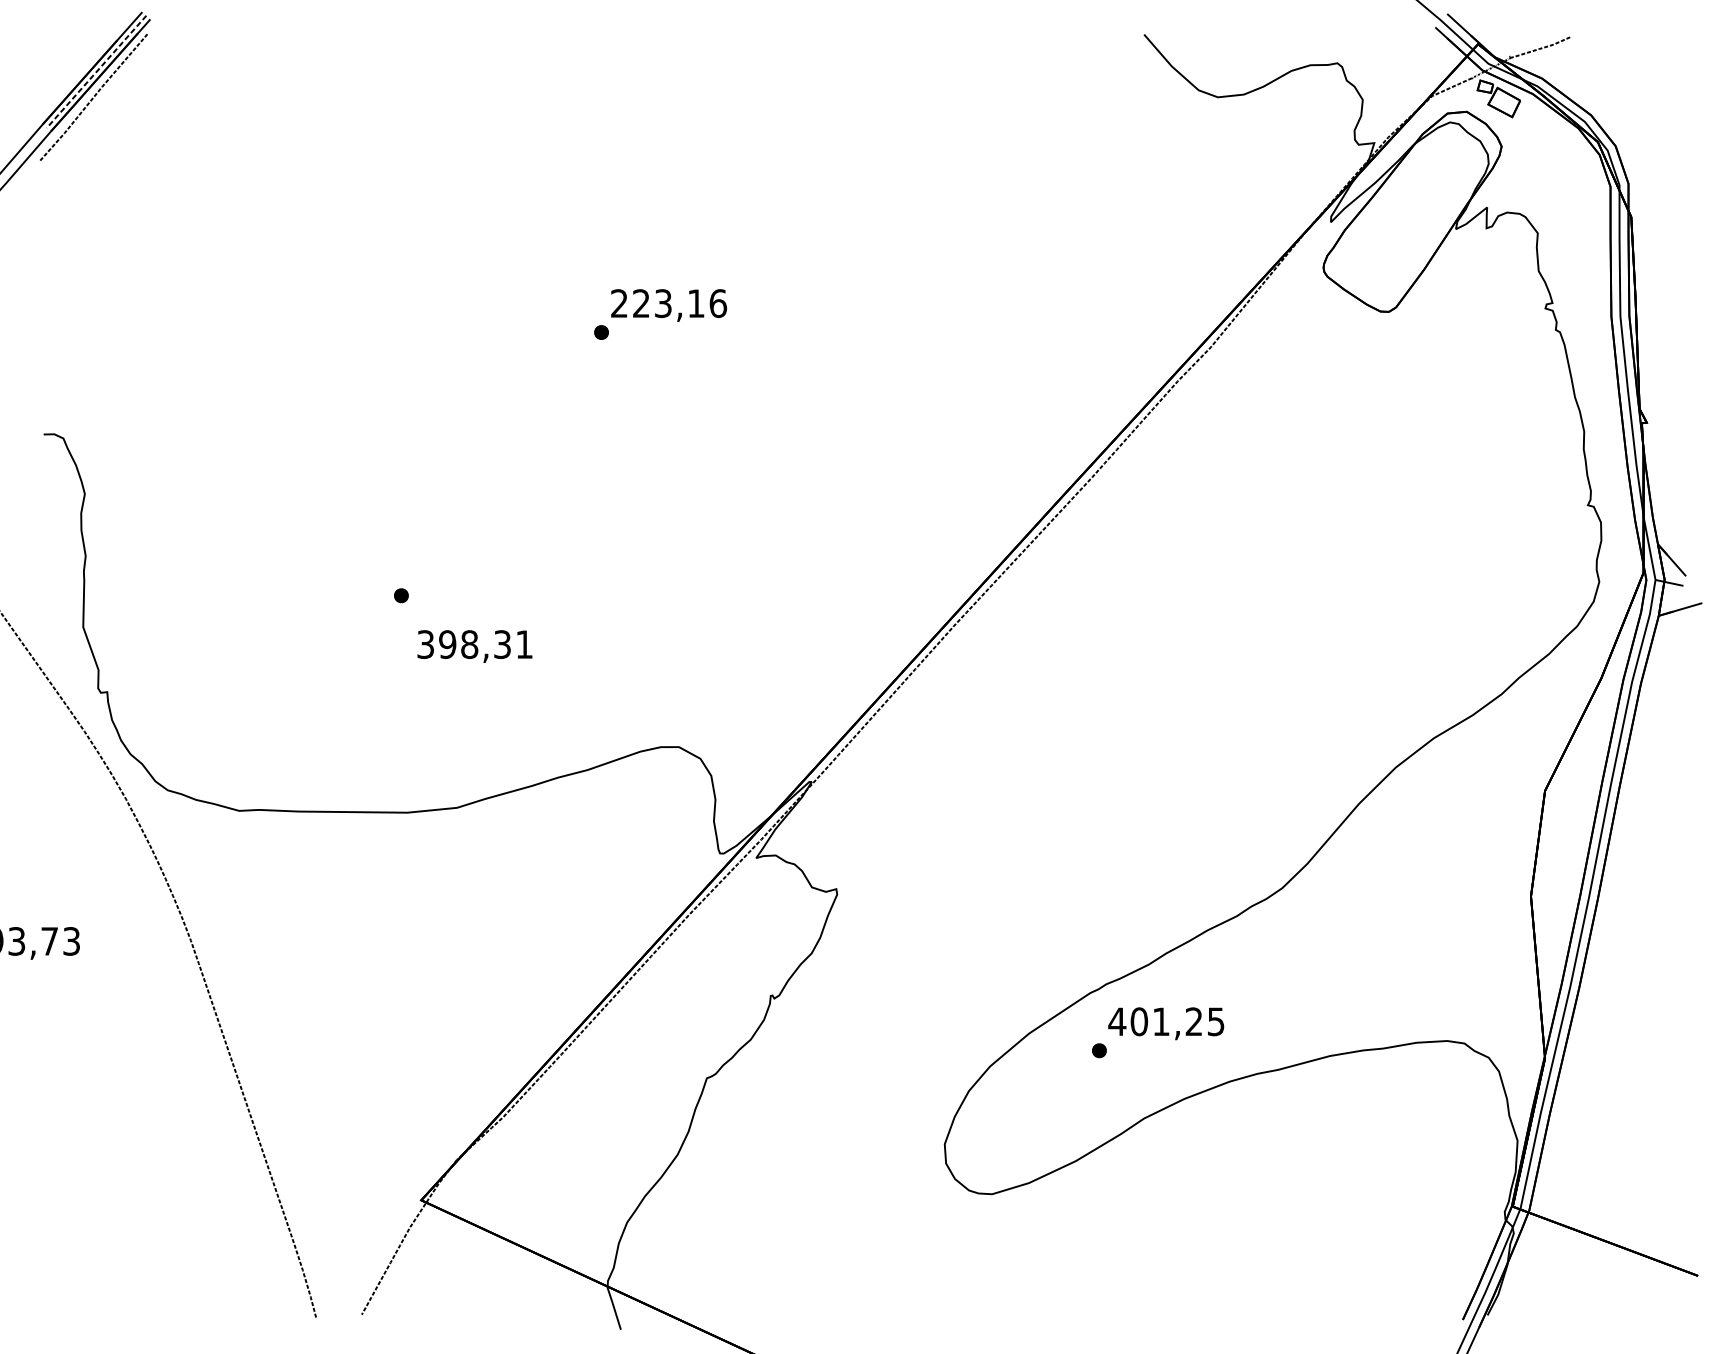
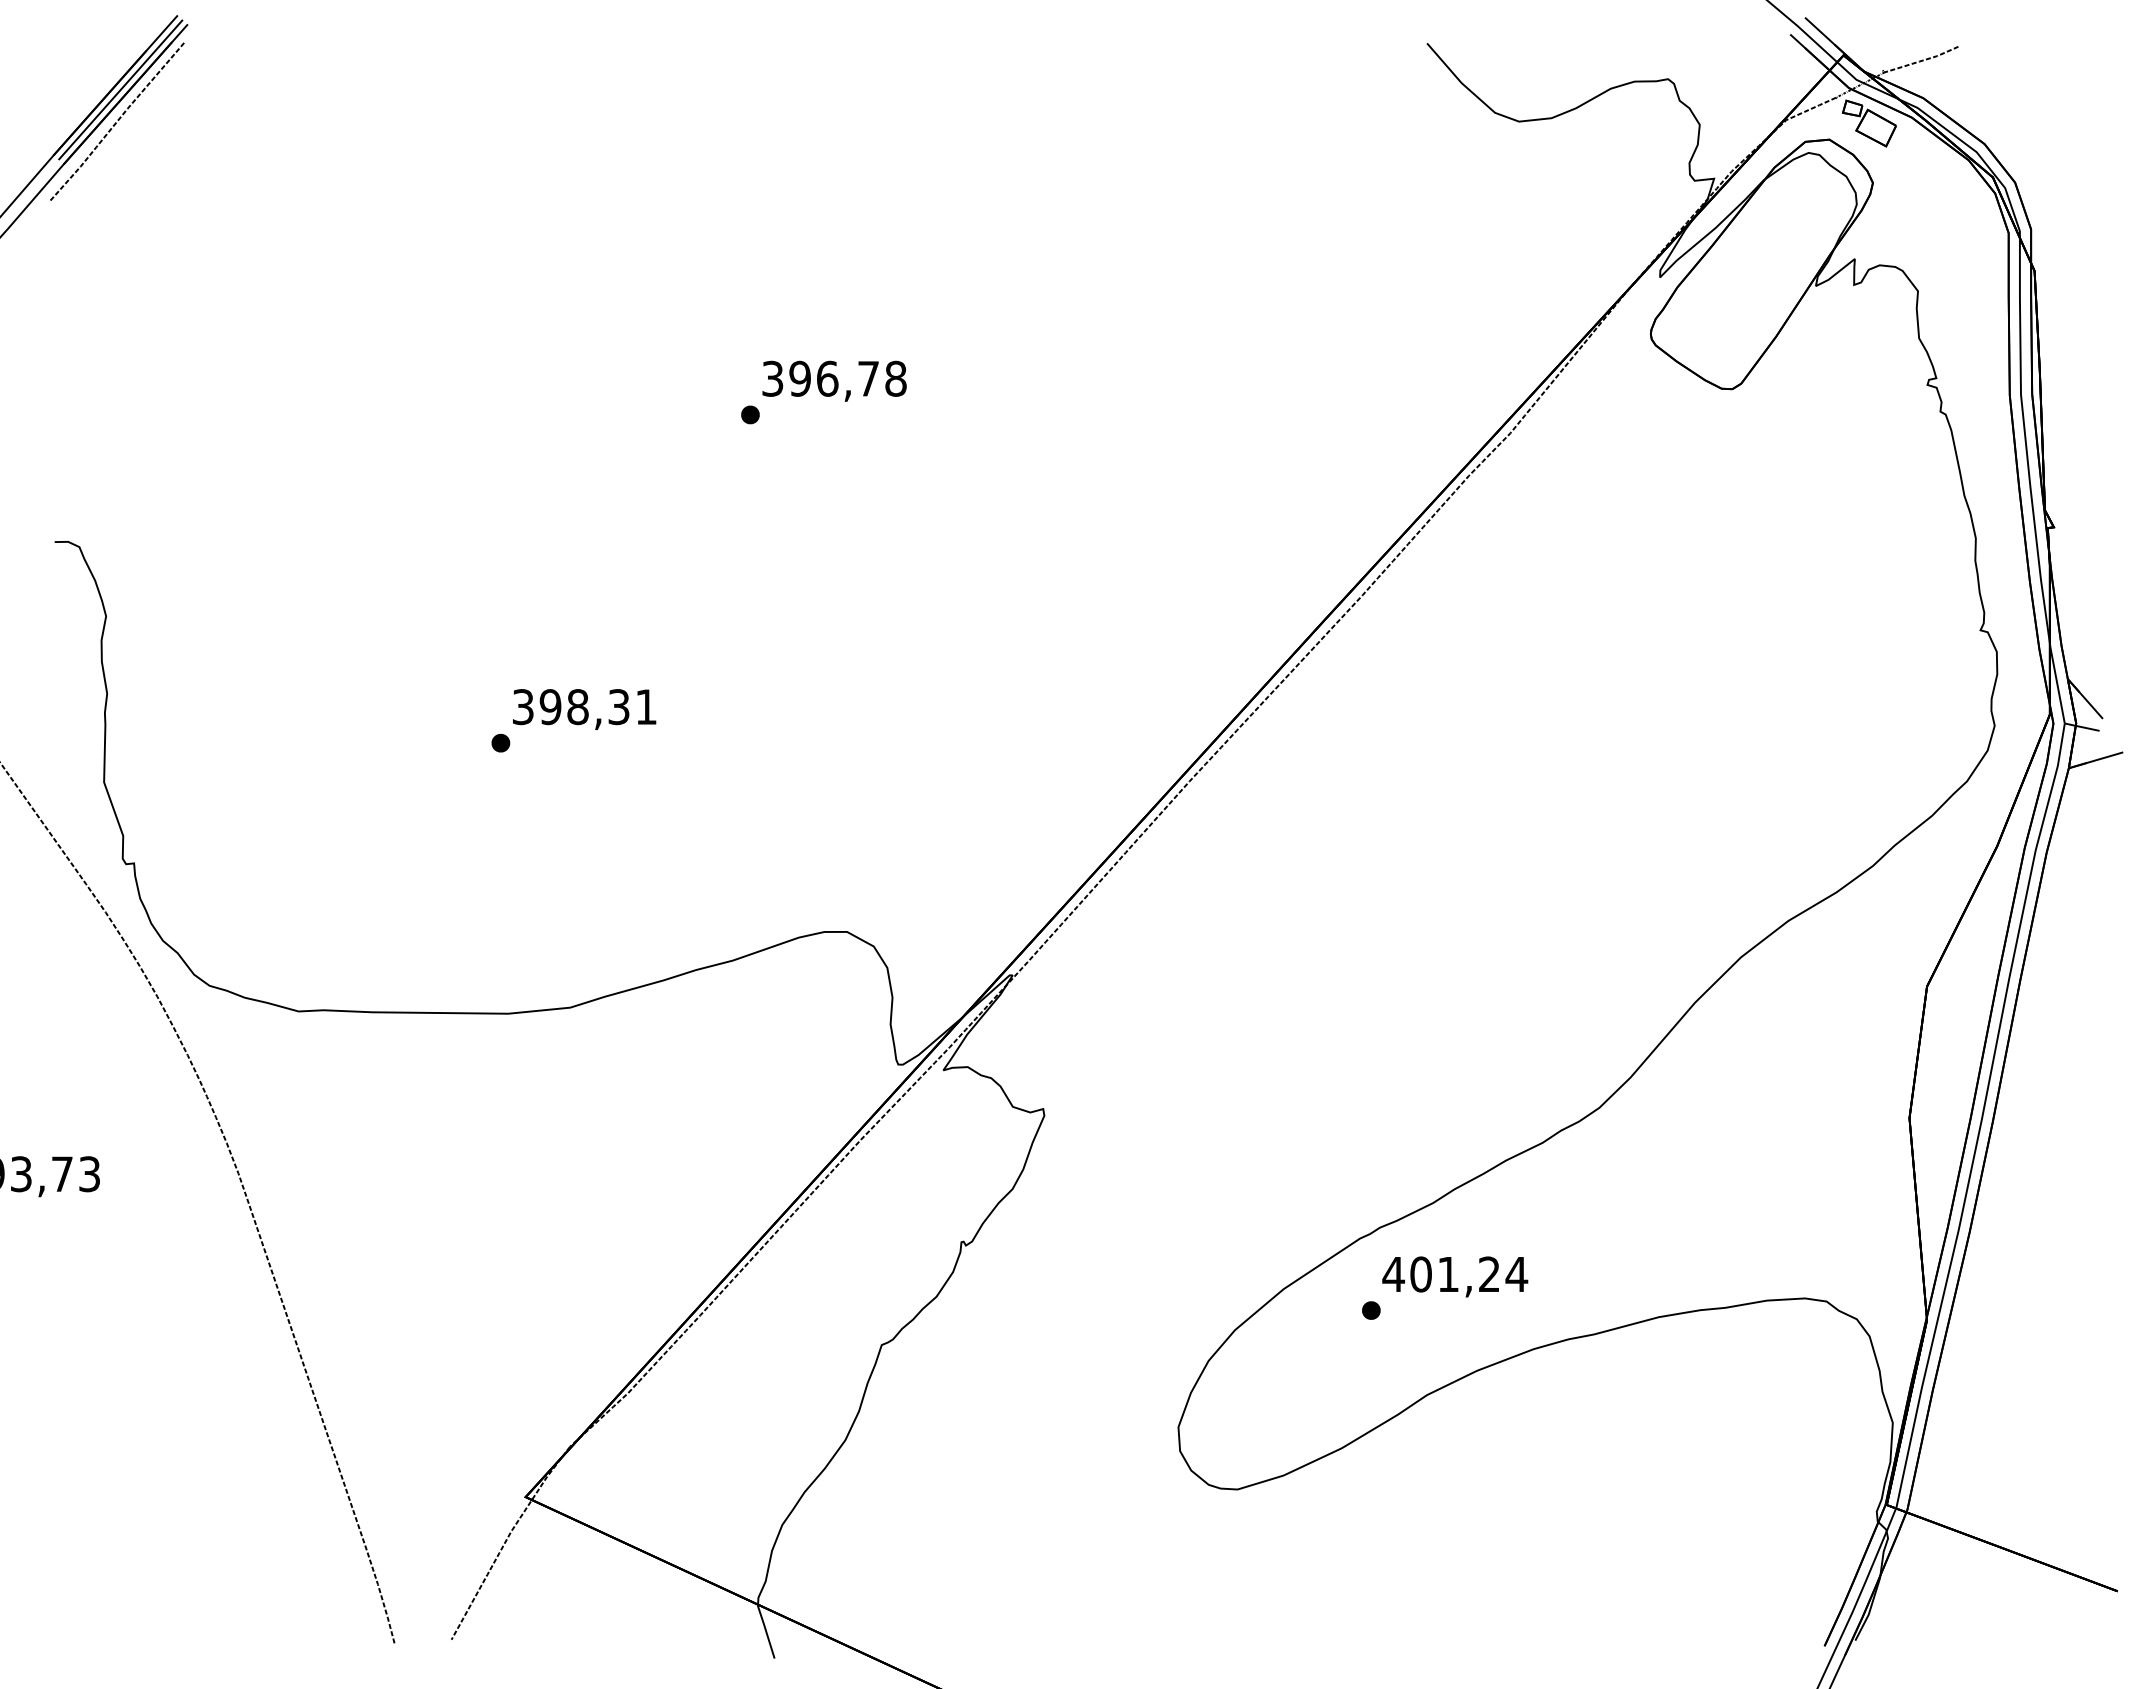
line: (96, 71) -> (120, 89), dashed -> solid
text: (668, 303) -> (834, 378), 223,16 -> 396,78
text: (474, 646) -> (584, 709), moved
text: (1215, 1021) -> (1516, 1274), 401,25 -> 401,24

